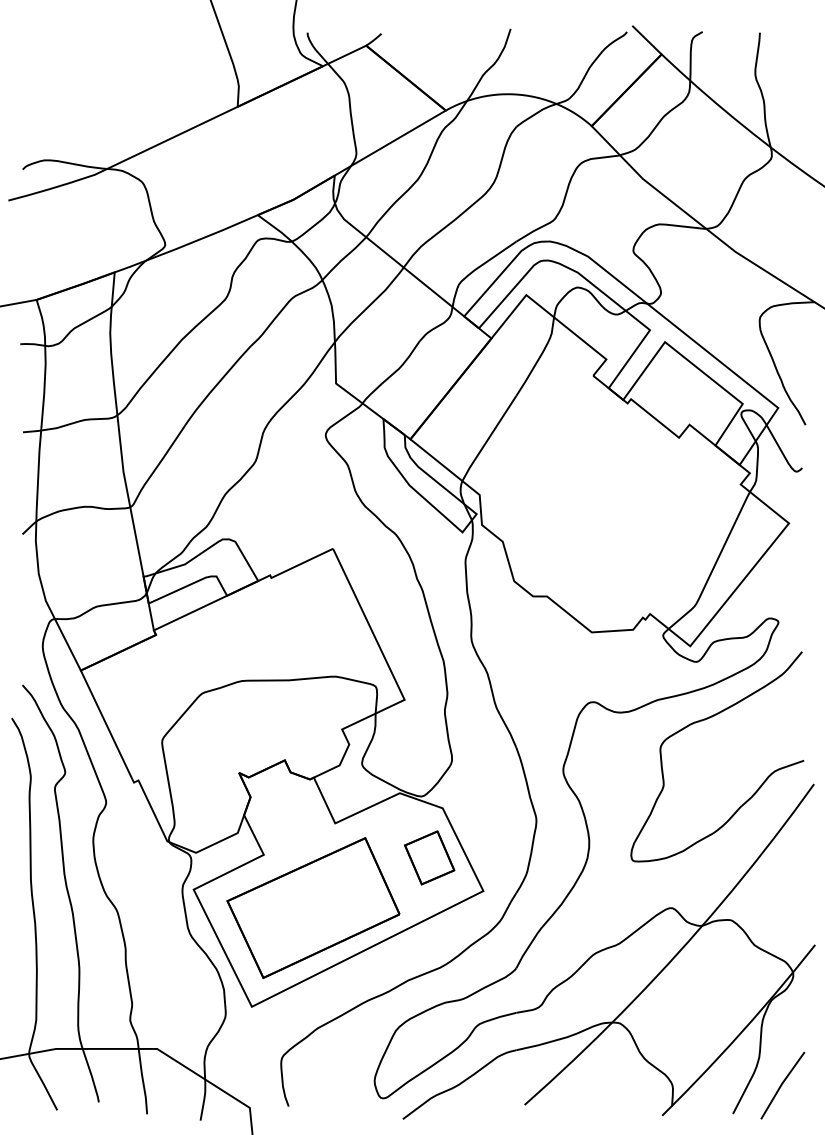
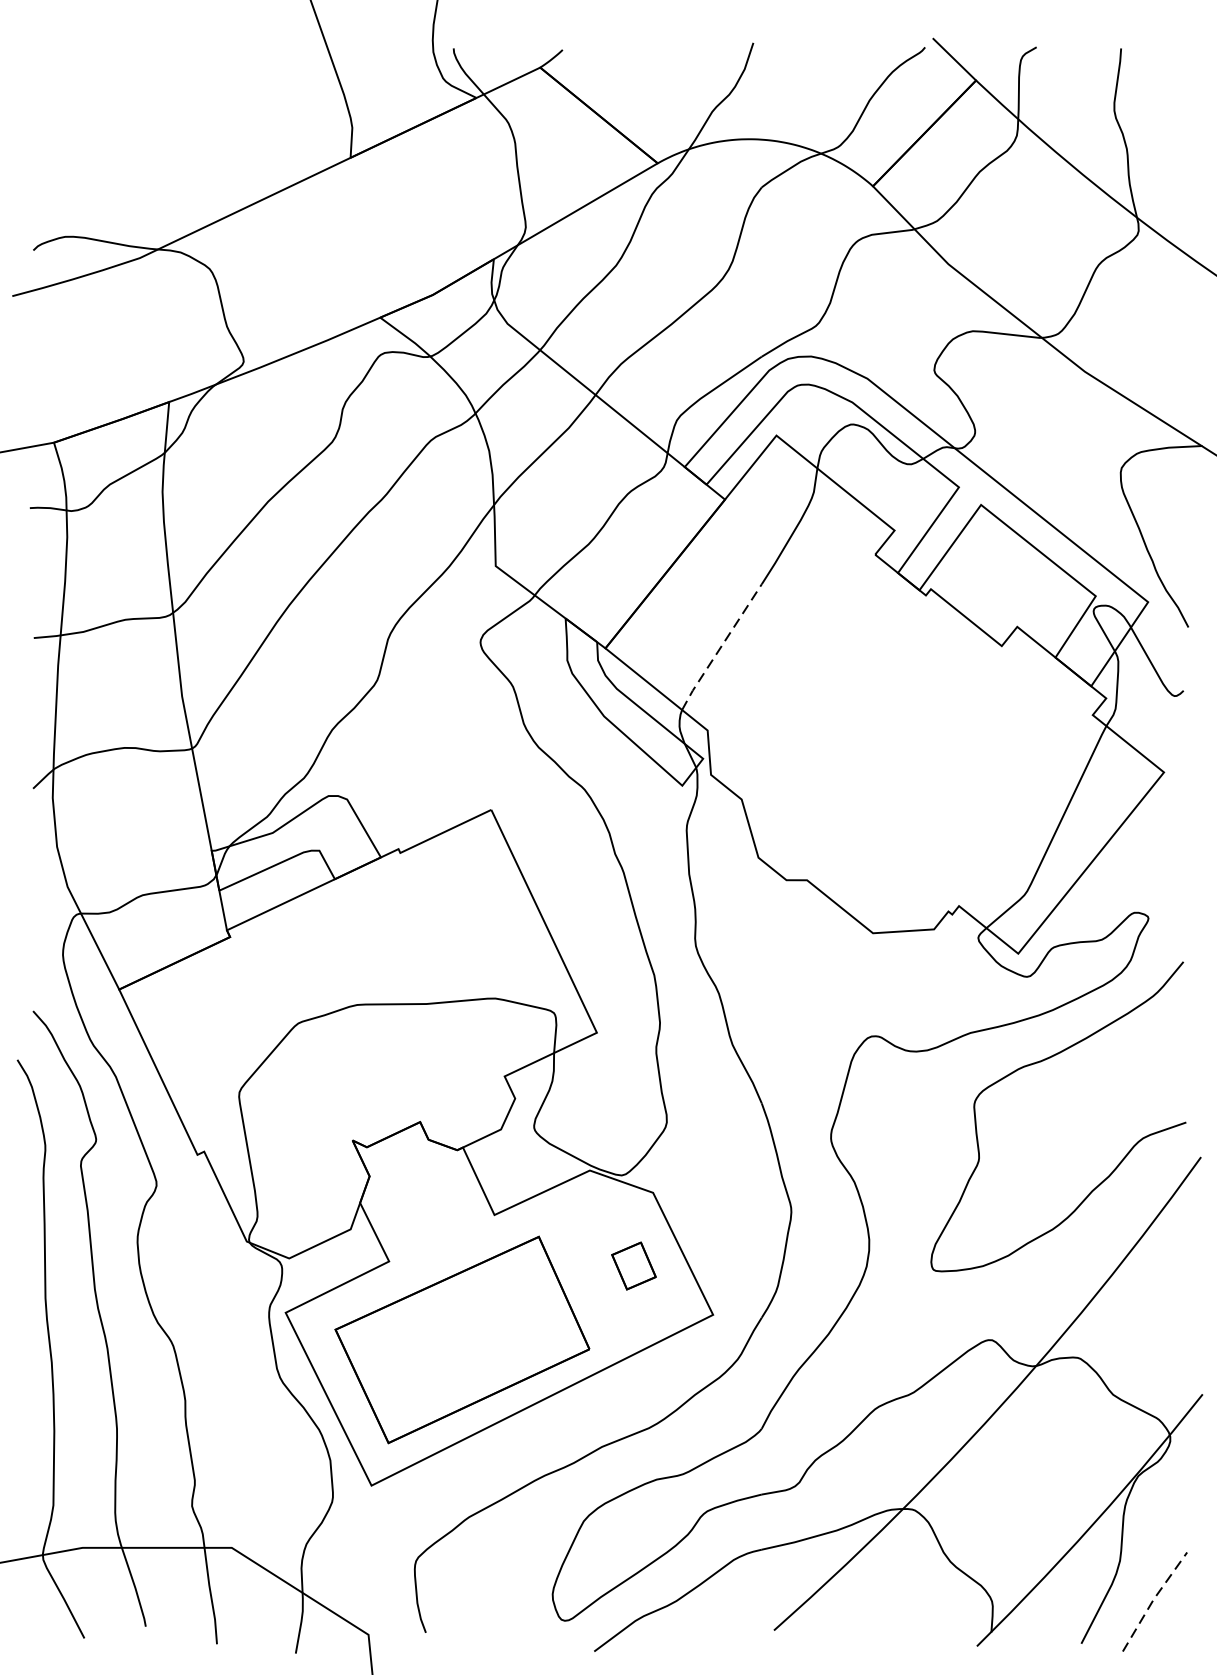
line: (488, 438) -> (720, 647), solid -> dashed
part: (429, 857) -> (633, 1265), size x0.6
line: (781, 1084) -> (1152, 1600), solid -> dashed

